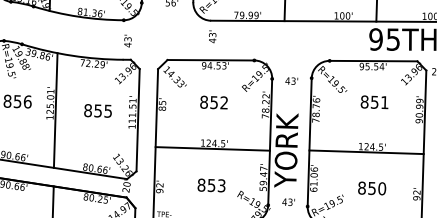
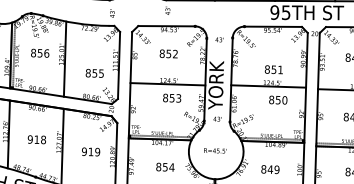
text: (373, 101) -> (273, 69), moved
text: (97, 111) -> (94, 73), moved
text: (212, 184) -> (172, 97), moved
text: (372, 187) -> (278, 99), moved

